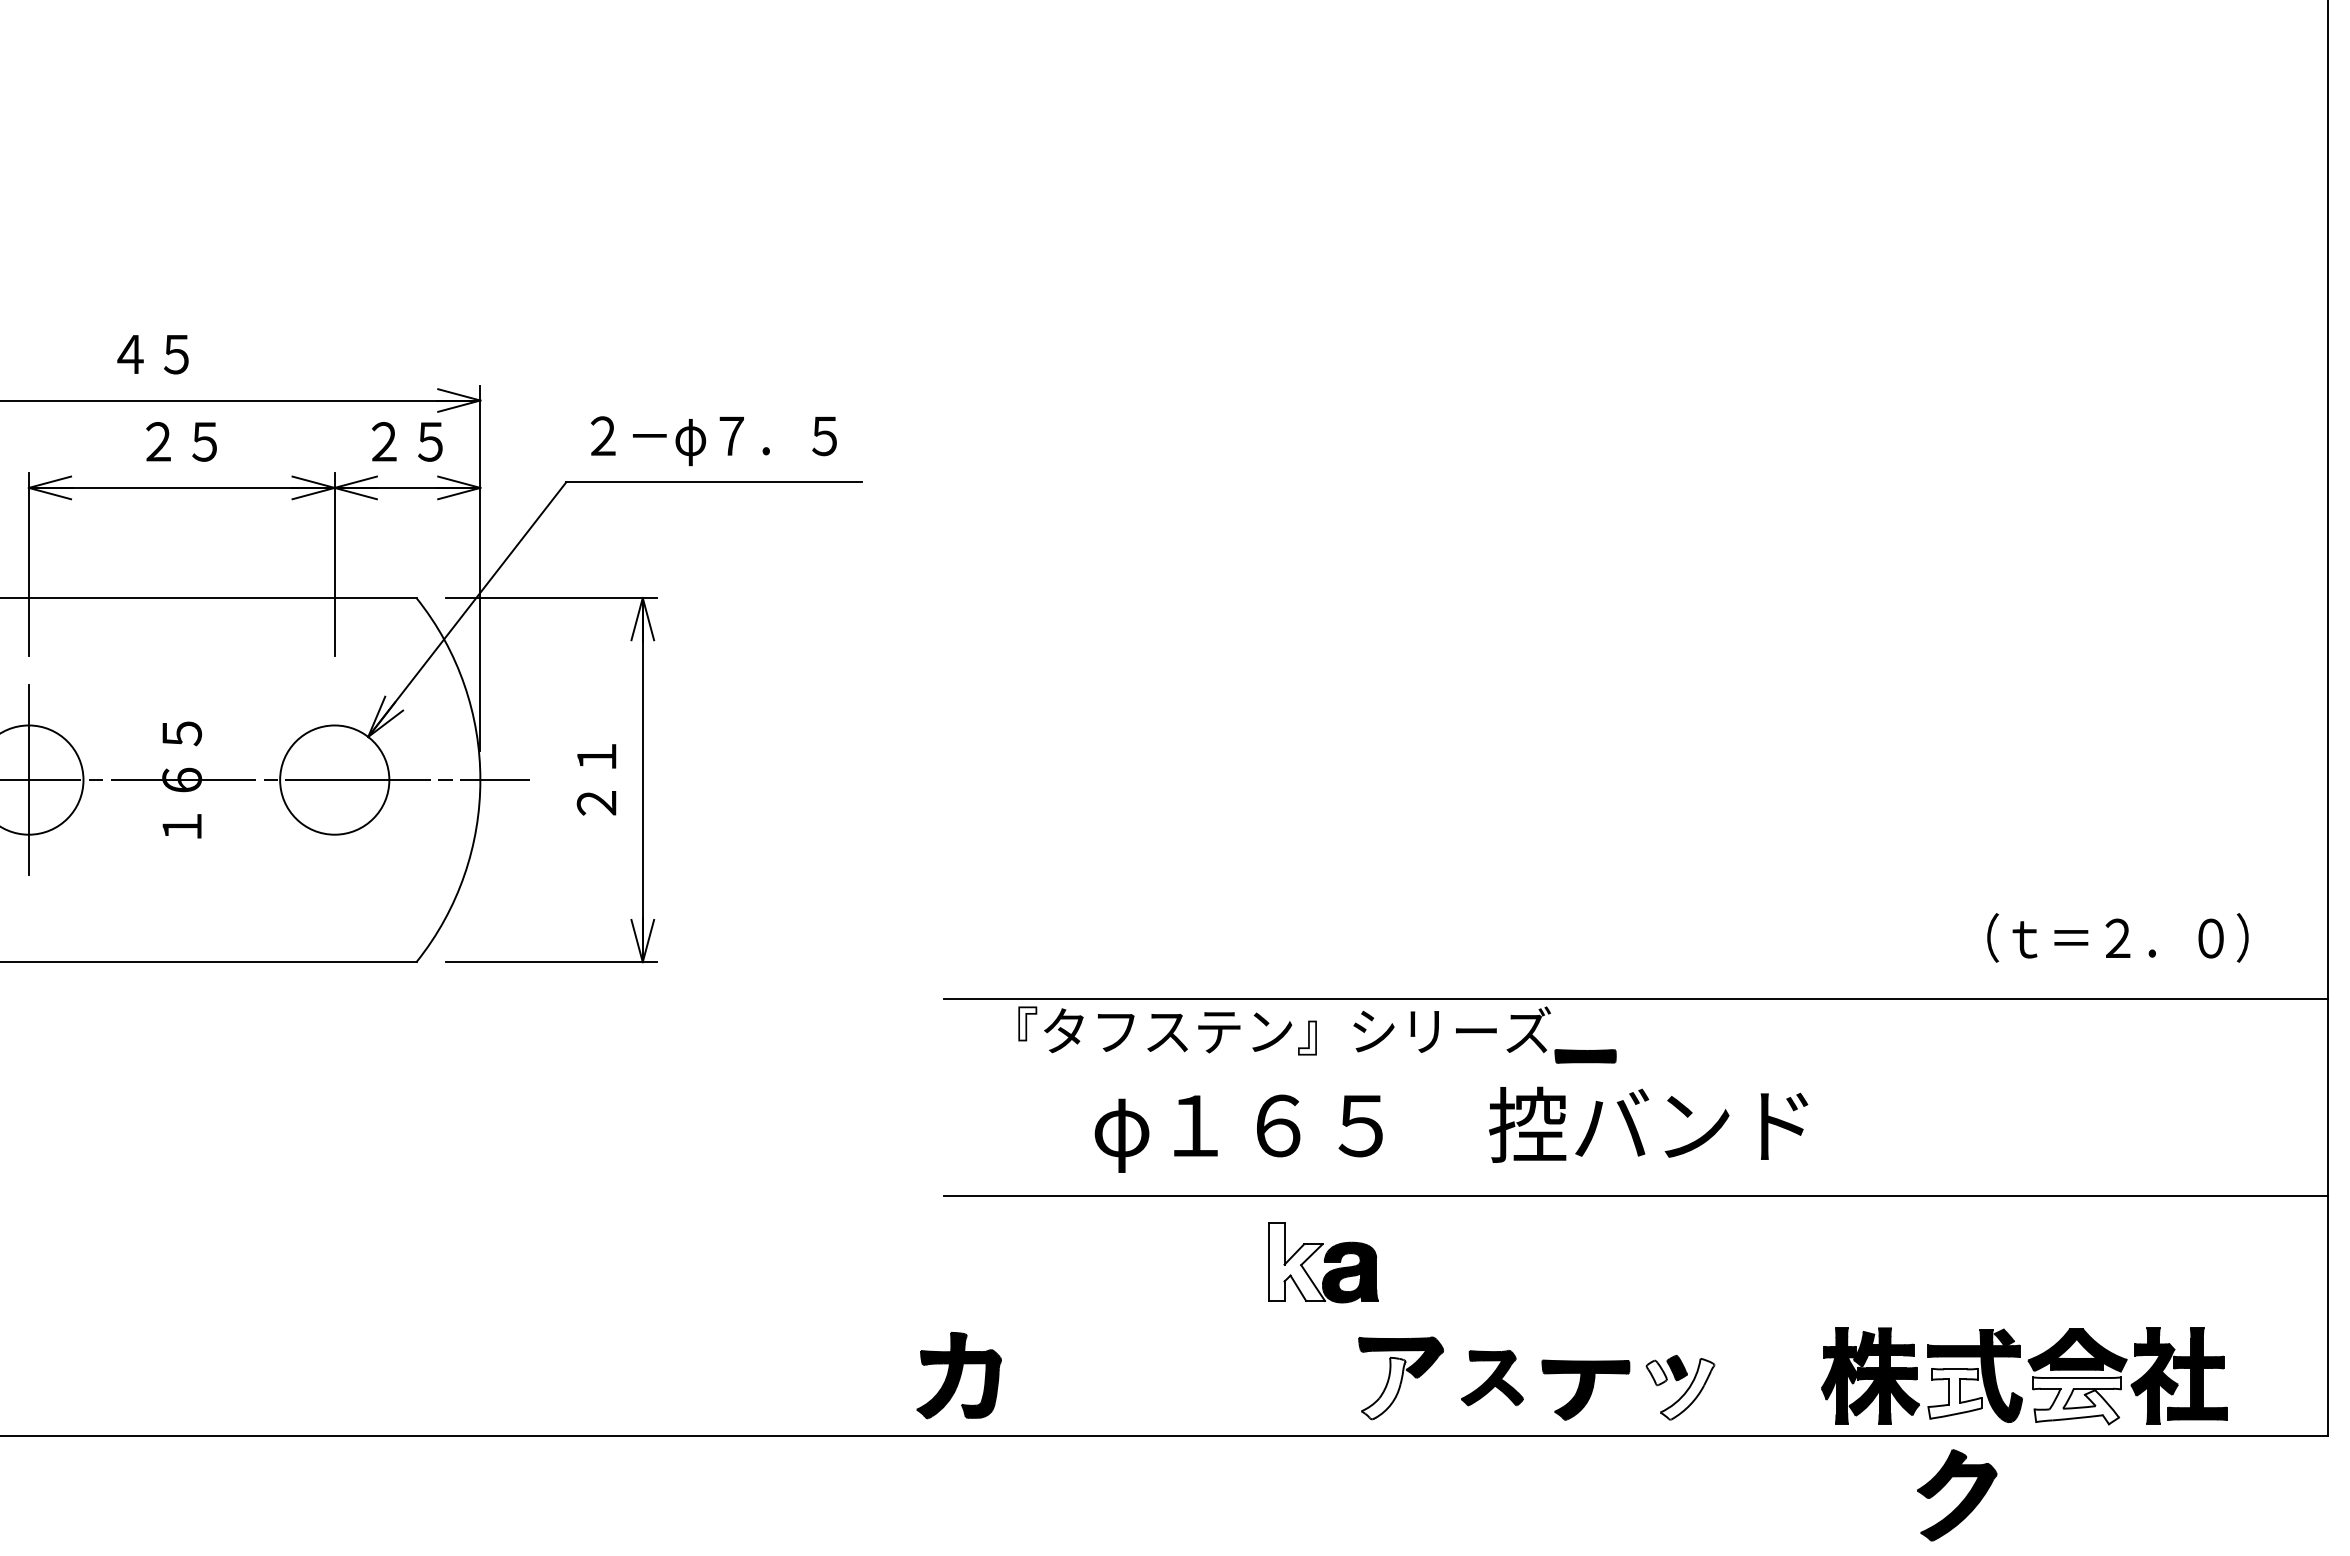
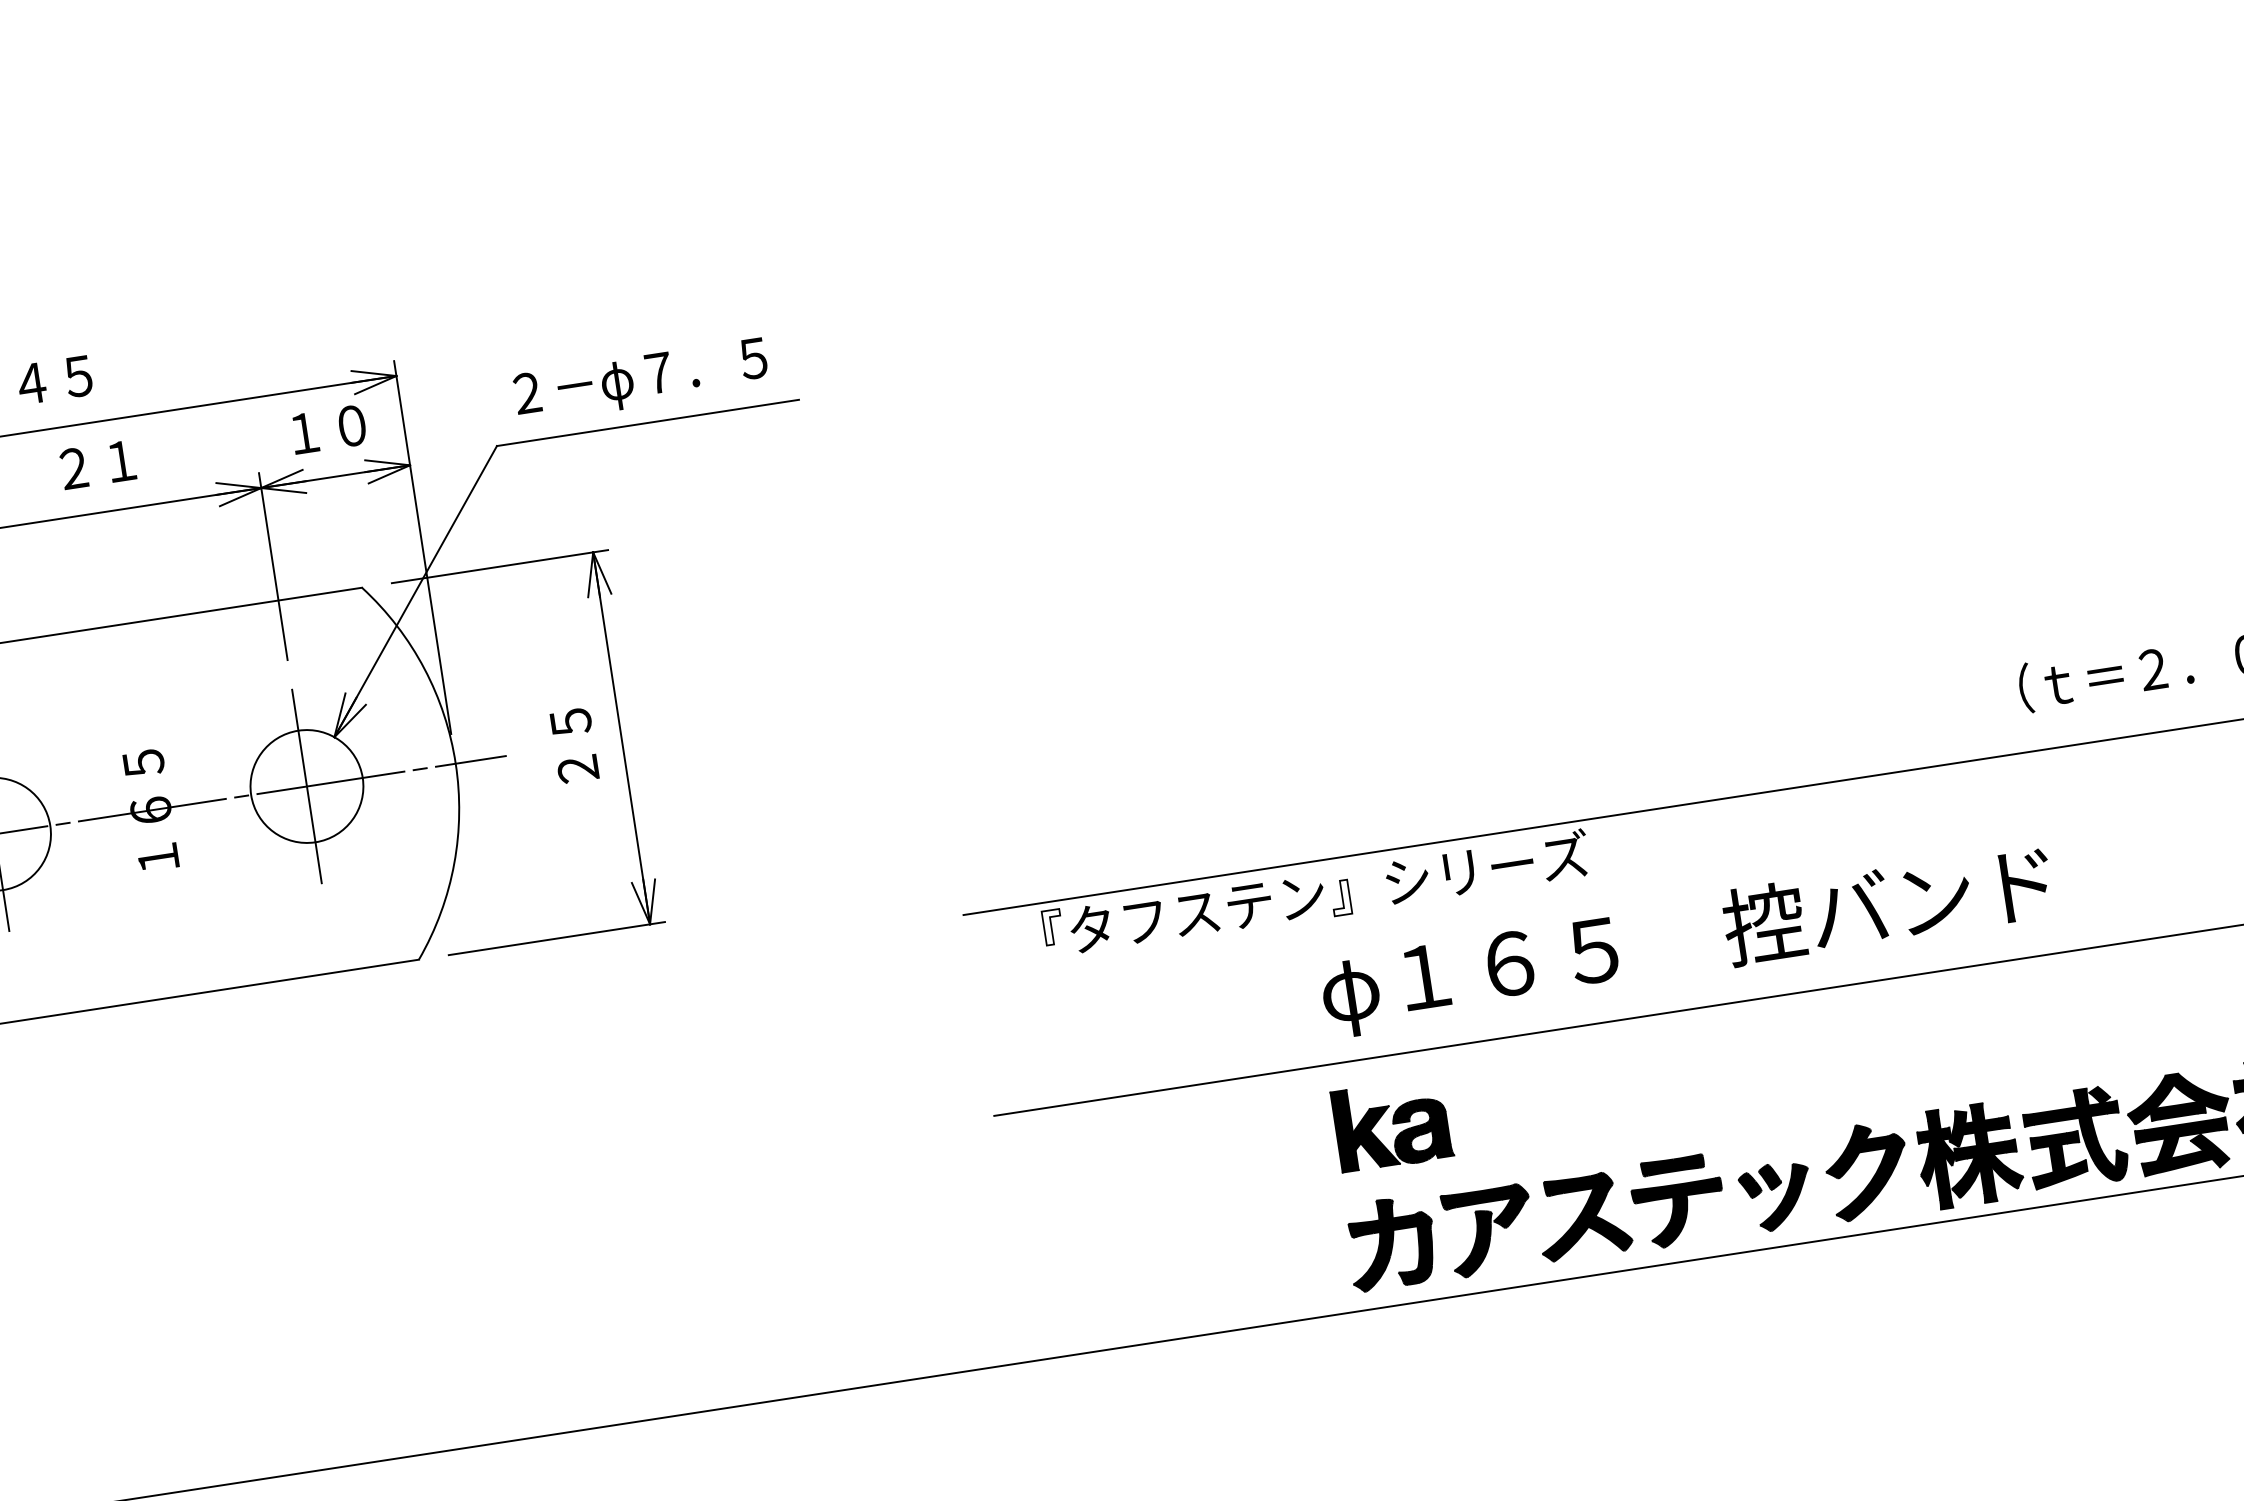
text: (204, 441) -> (120, 460), ２５ -> ２１
text: (407, 441) -> (328, 429), ２５ -> １０
text: (596, 756) -> (570, 721), ２１ -> ２５
line: (334, 779) -> (306, 785), added
part: (1585, 1056) -> (1672, 1165), moved
text: (1451, 1129) -> (1687, 940), moved
fill: (1296, 1261) -> (1364, 1127), added
fill: (1656, 1372) -> (1749, 1185), added
part: (958, 1375) -> (1390, 1243), moved
part: (1492, 1377) -> (1583, 1215), size x1.43
fill: (1383, 1388) -> (1473, 1244), added
fill: (1687, 1388) -> (1783, 1196), added
fill: (1954, 1393) -> (2057, 1159), added
fill: (2076, 1400) -> (2183, 1147), added
part: (1962, 1500) -> (1873, 1175), moved

